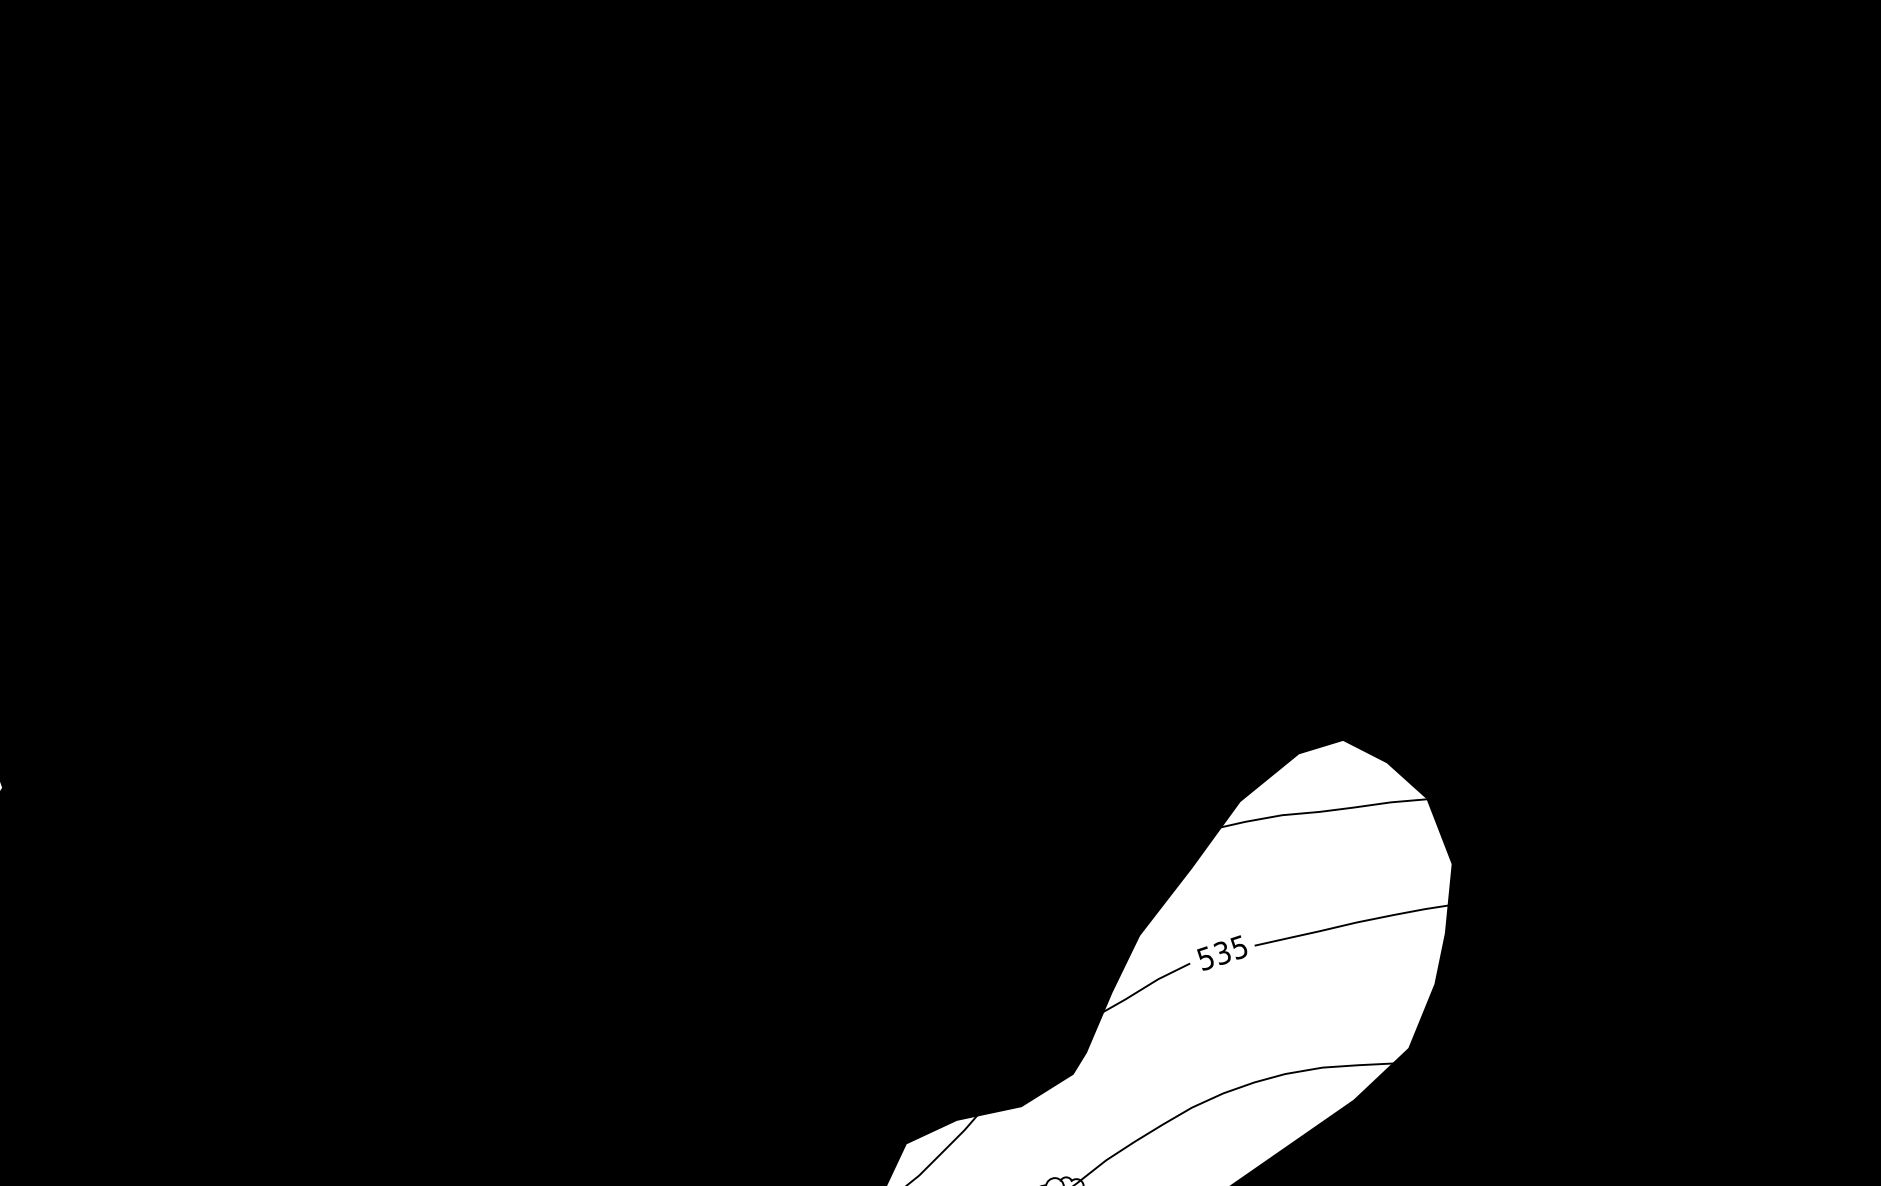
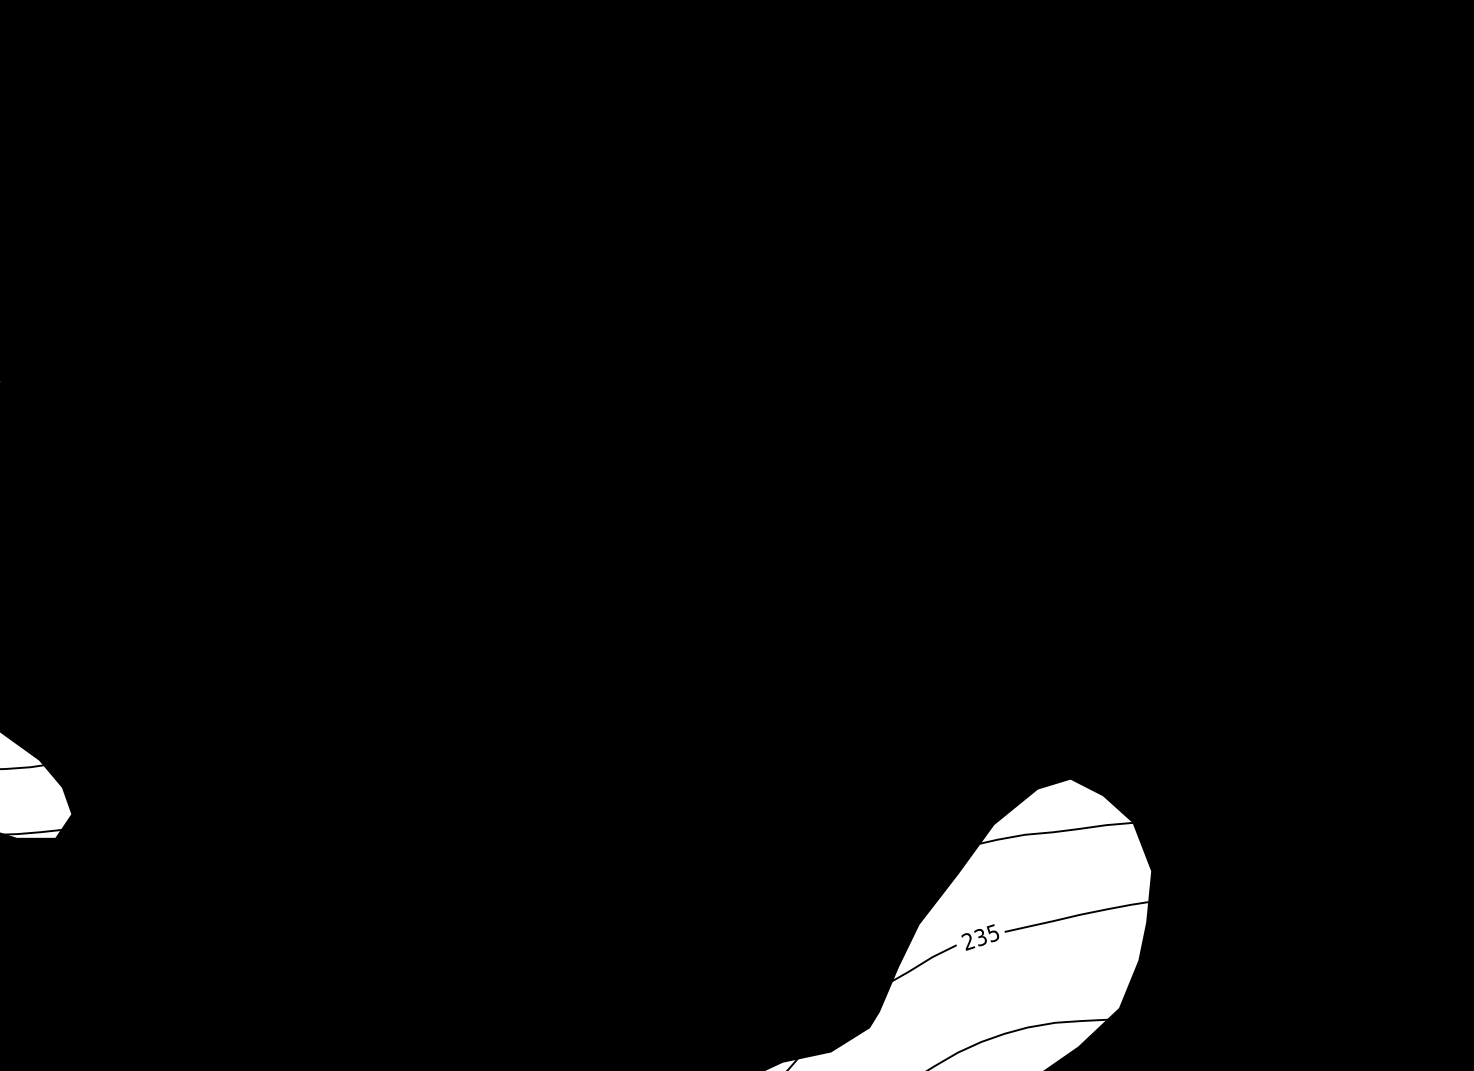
text: (1206, 958) -> (968, 941), 535 -> 235

